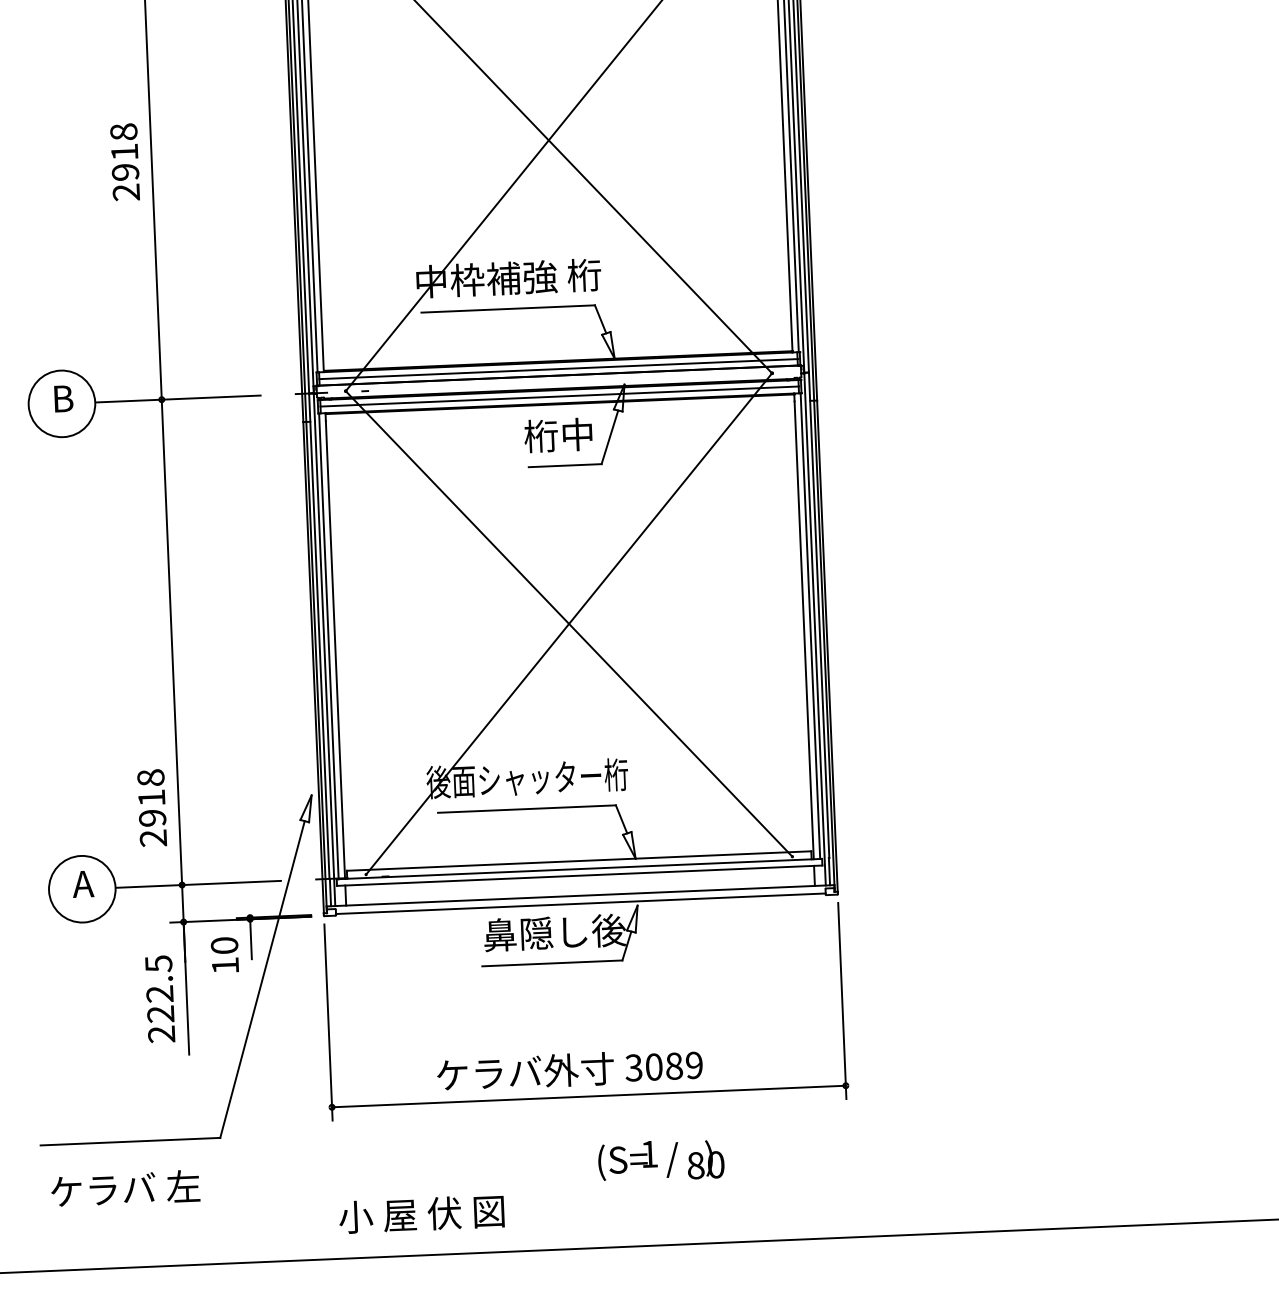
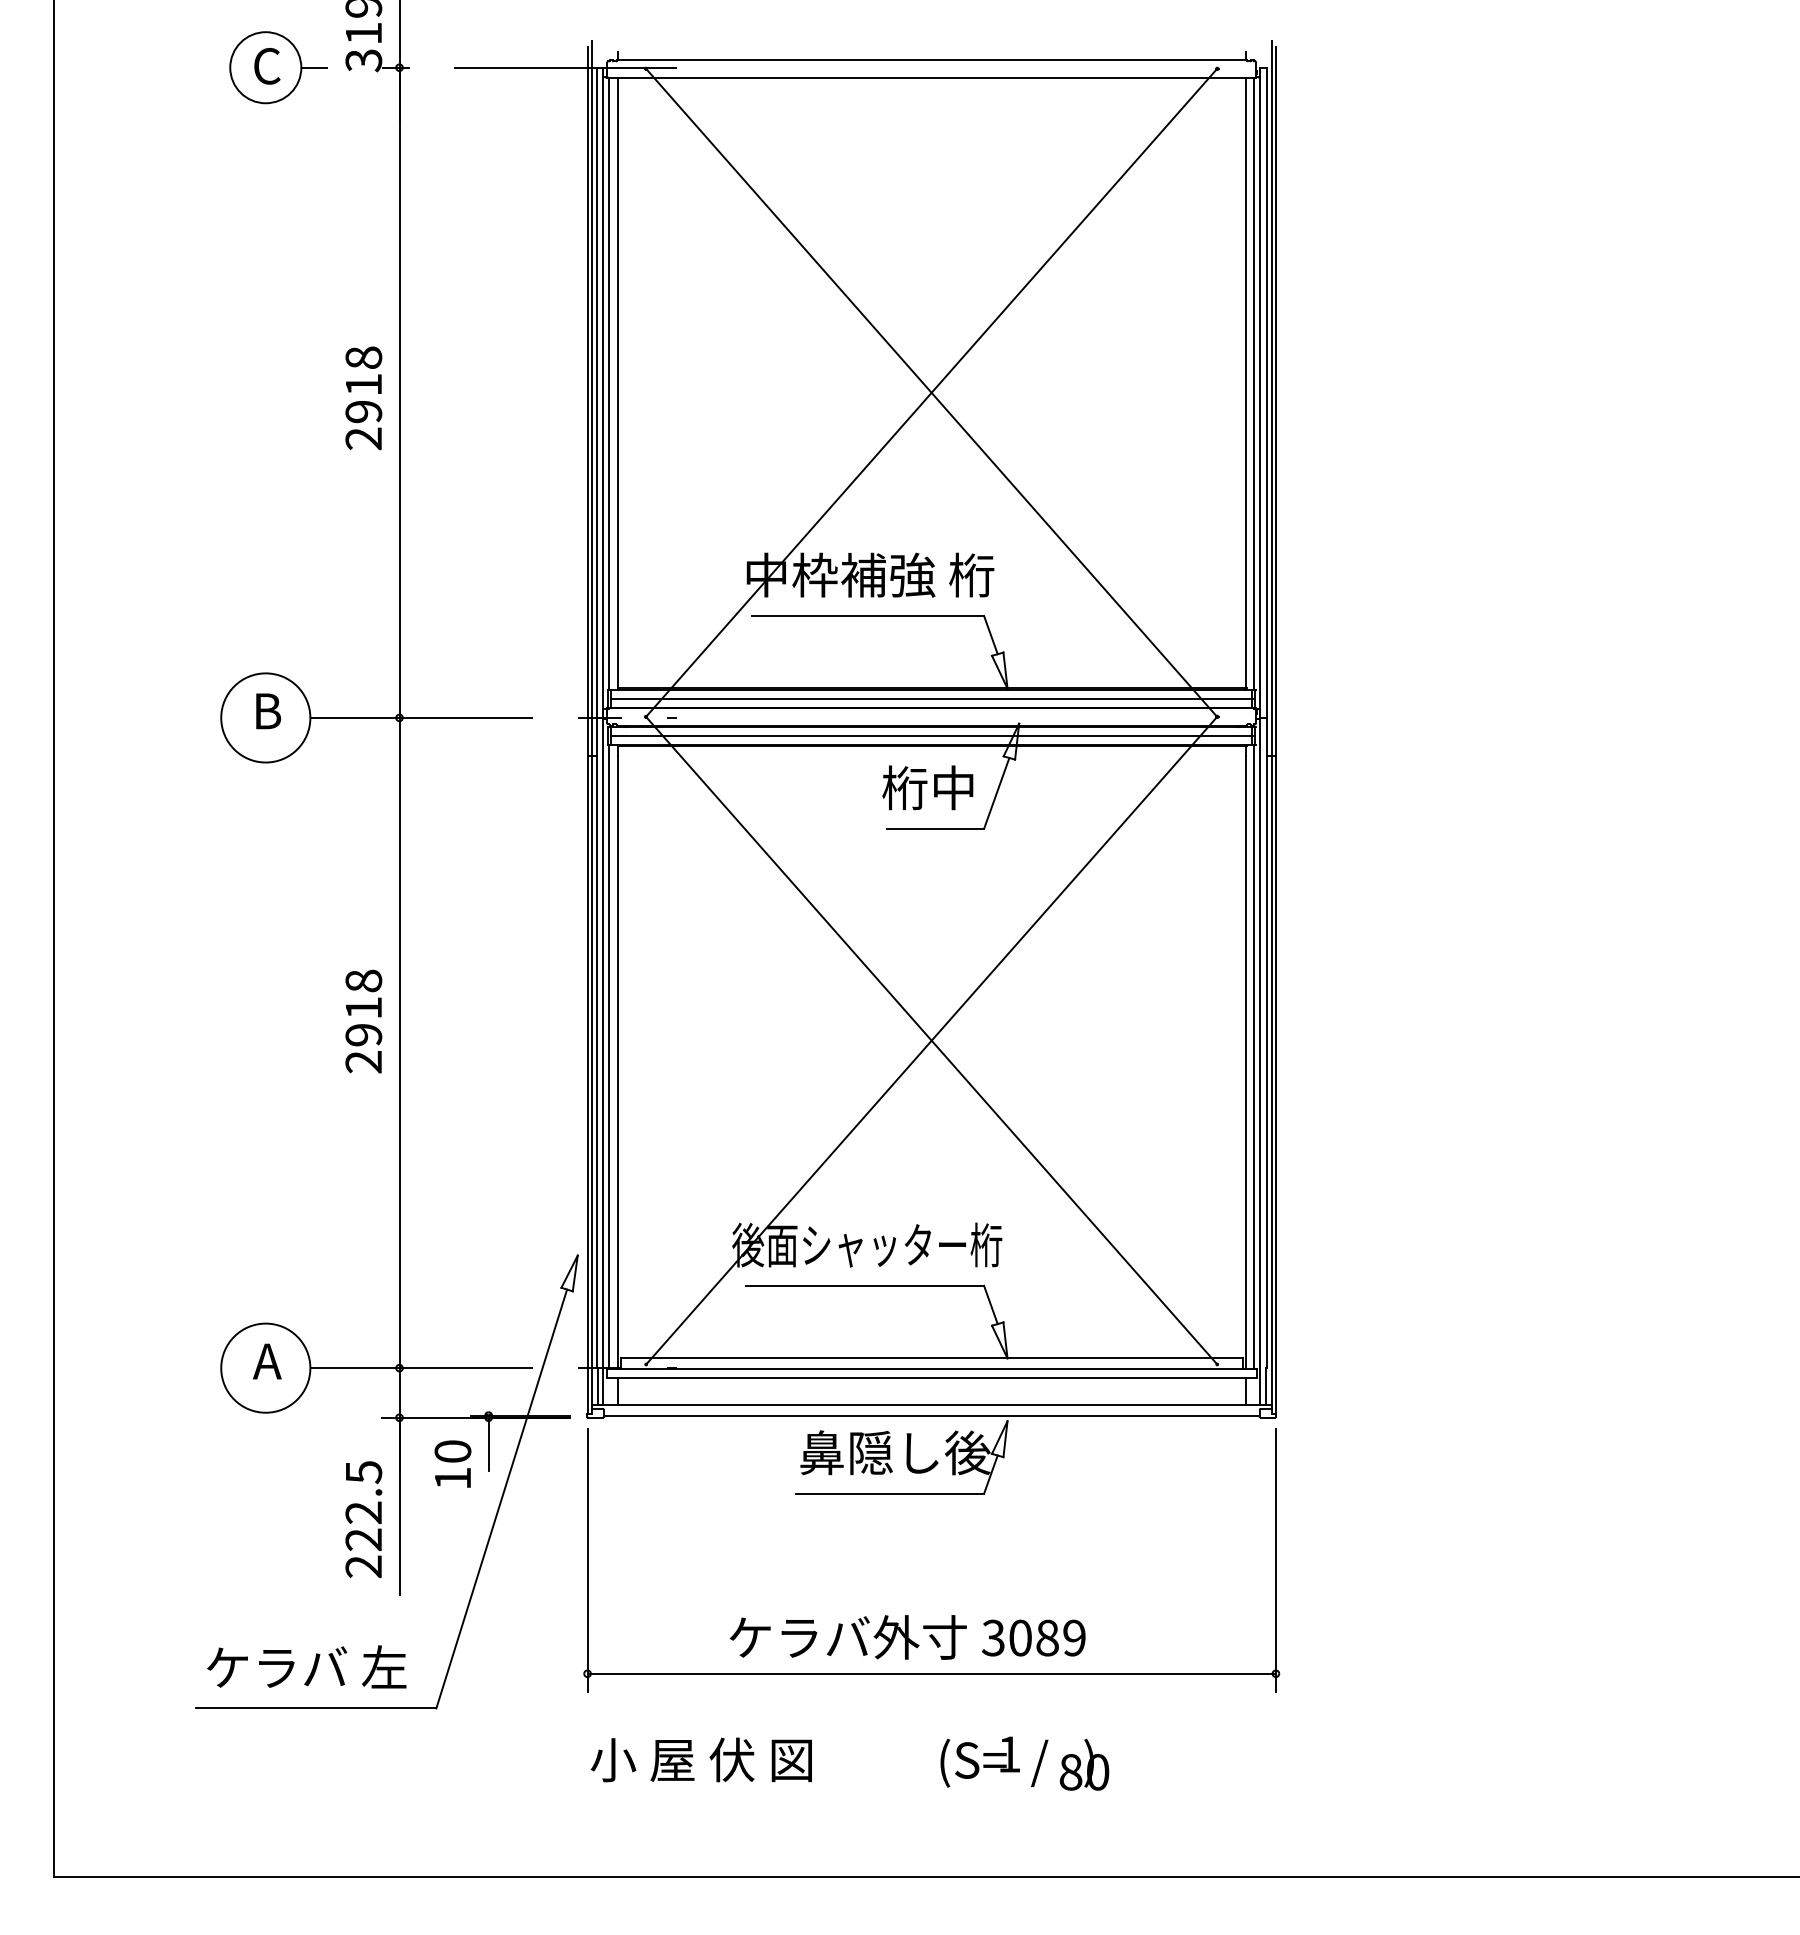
text: (151, 808) -> (363, 1021), moved
text: (125, 1188) -> (306, 1666), moved
text: (420, 1214) -> (700, 1759), moved

